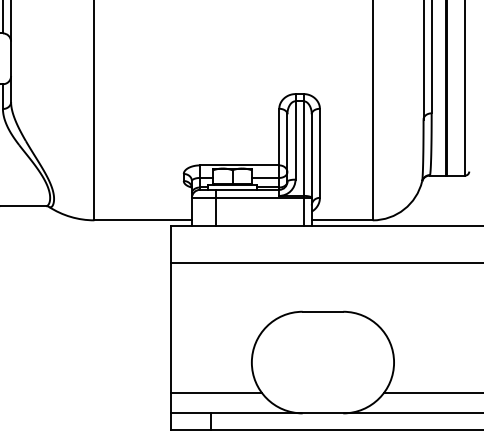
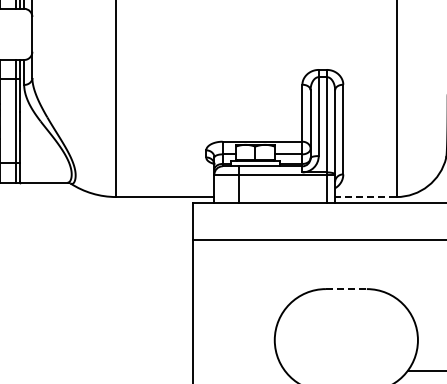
line: (341, 220) -> (365, 197), solid -> dashed
line: (323, 311) -> (346, 288), solid -> dashed
line: (216, 393) -> (239, 371), removed

